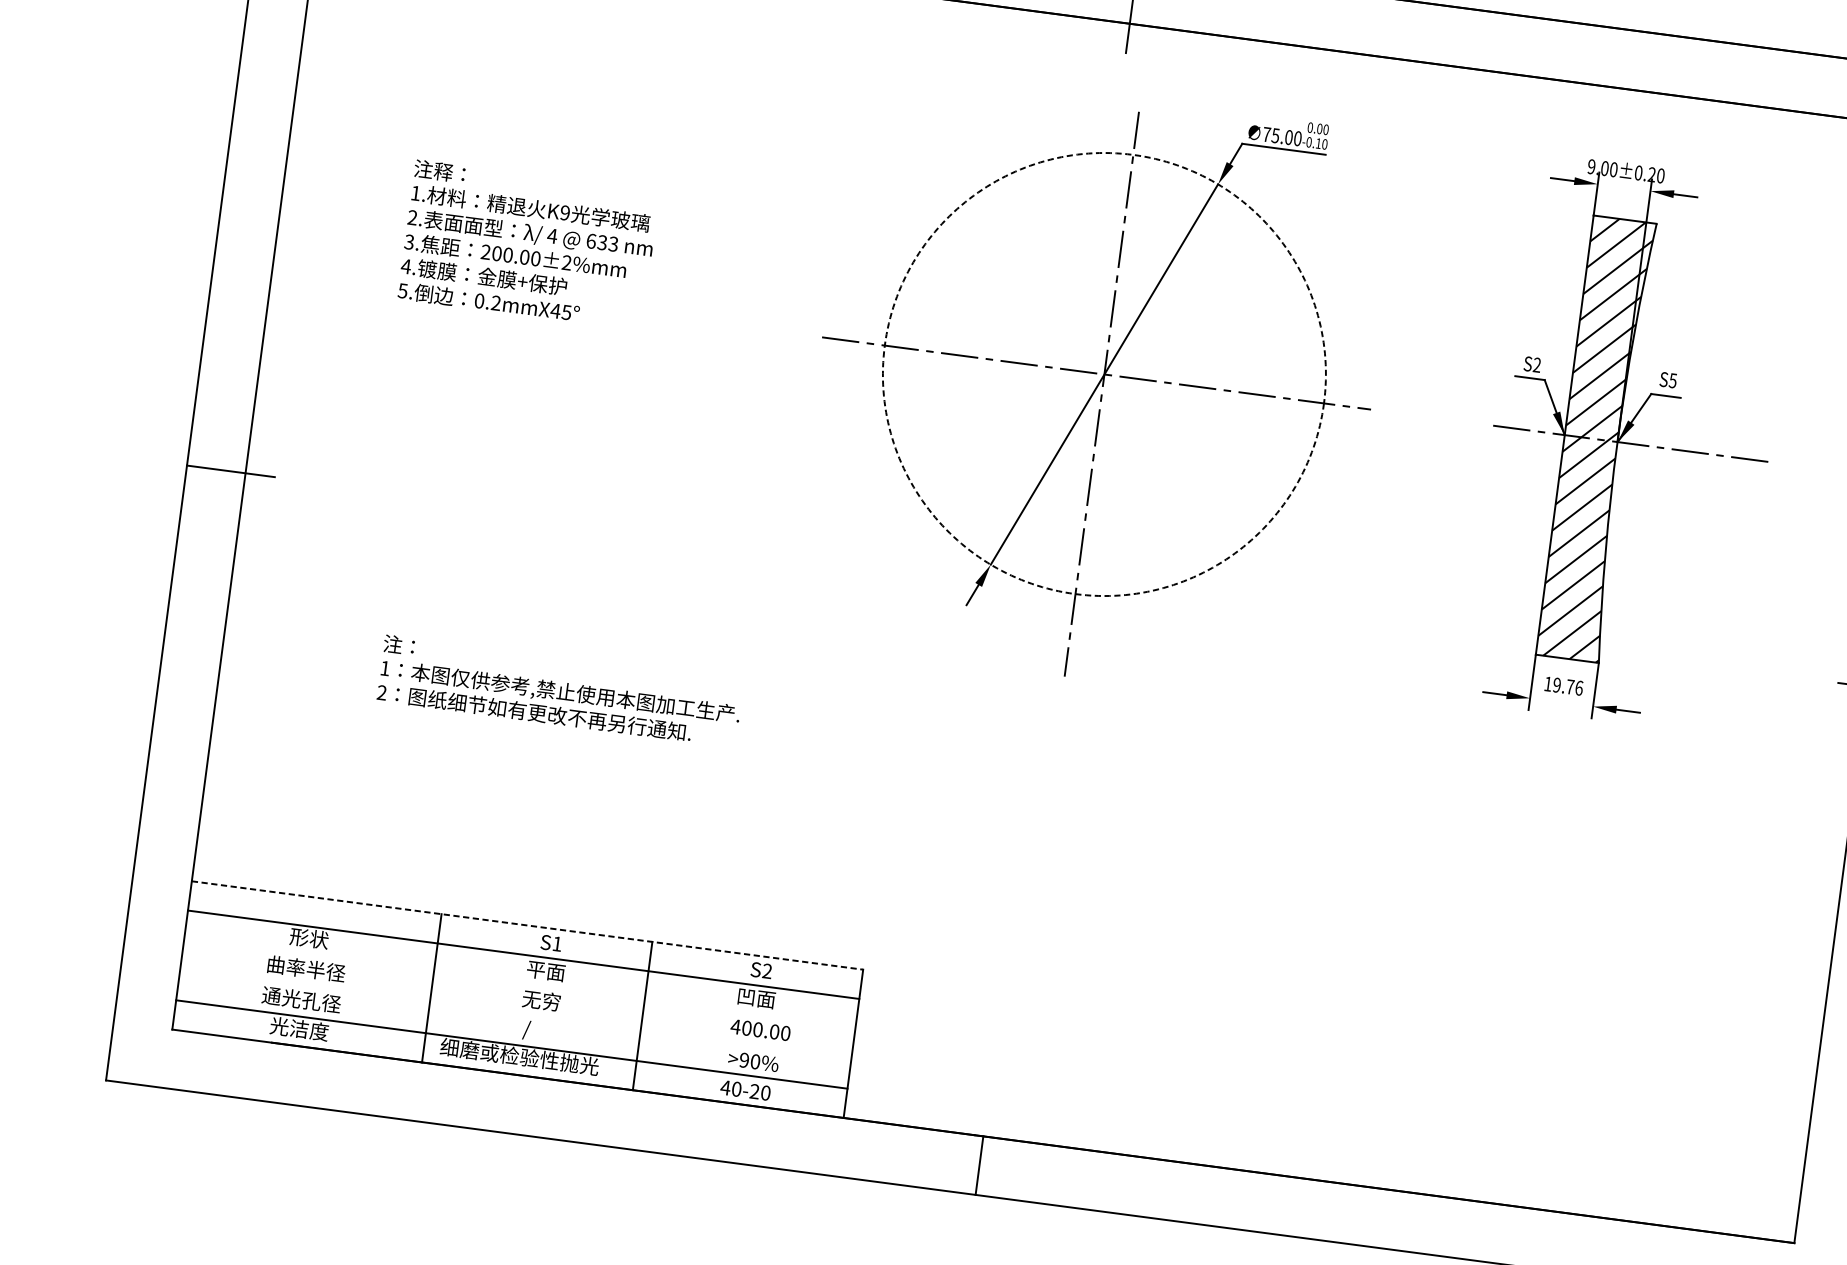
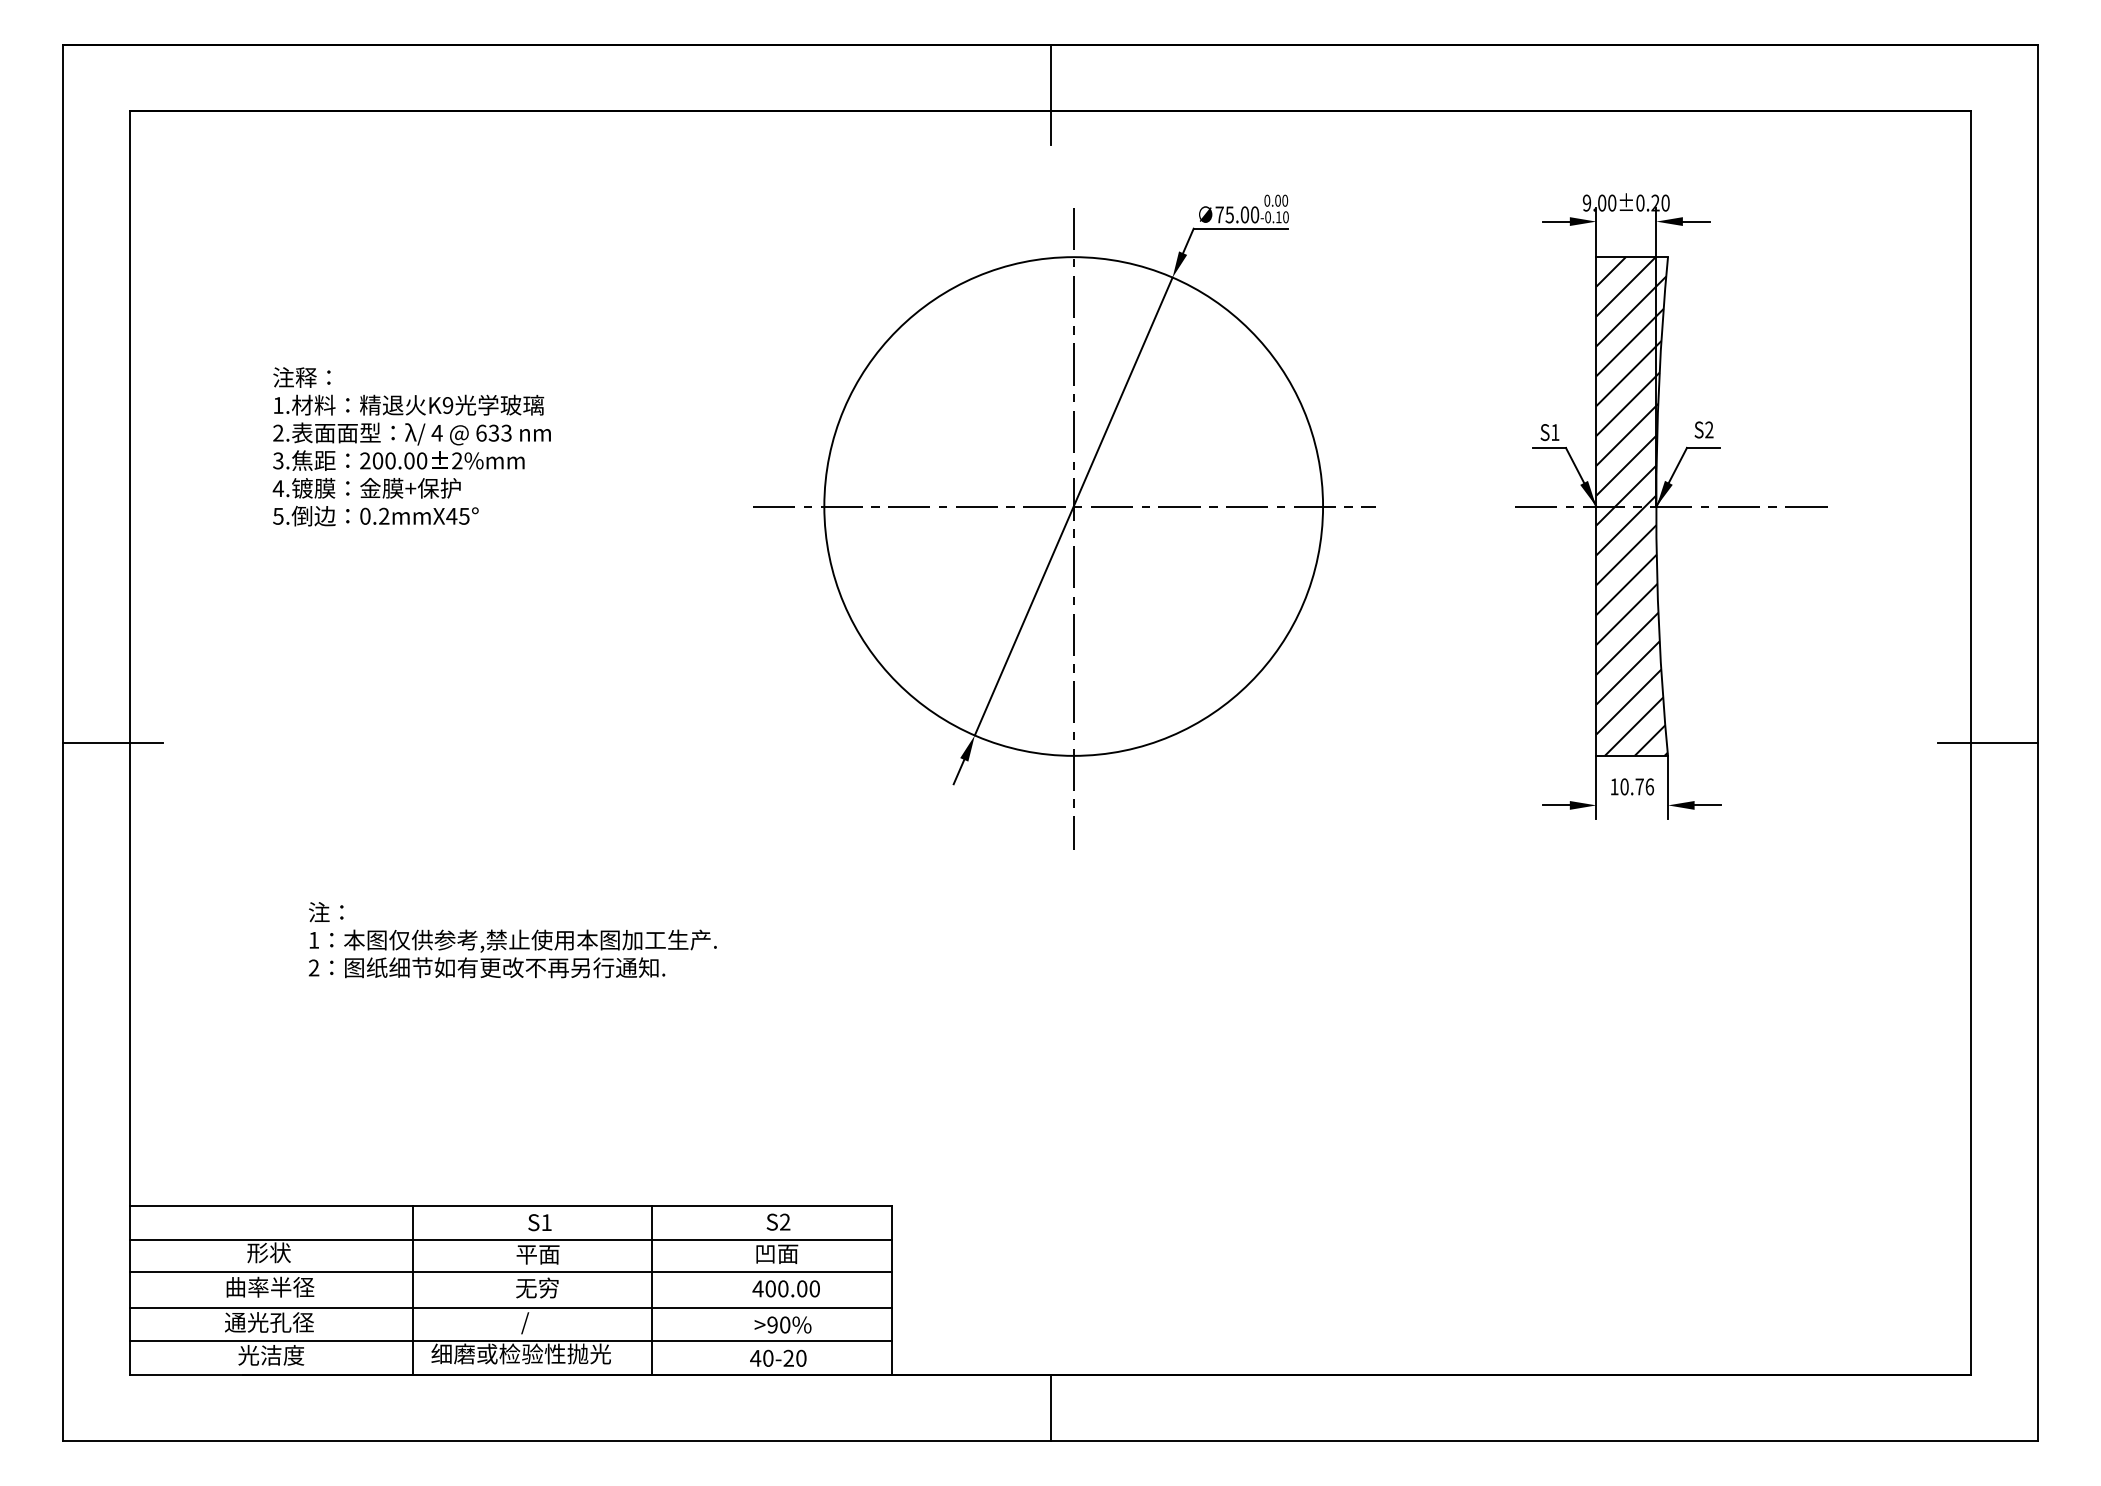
text: (1537, 365) -> (1555, 432), S2 -> S1
circle: (1104, 374) -> (1073, 506), dashed -> solid
text: (1673, 380) -> (1709, 429), S5 -> S2
text: (1557, 684) -> (1624, 786), 19.76 -> 10.76
line: (528, 925) -> (511, 1206), dashed -> solid
line: (519, 983) -> (510, 1272), added
line: (515, 1015) -> (510, 1308), added

